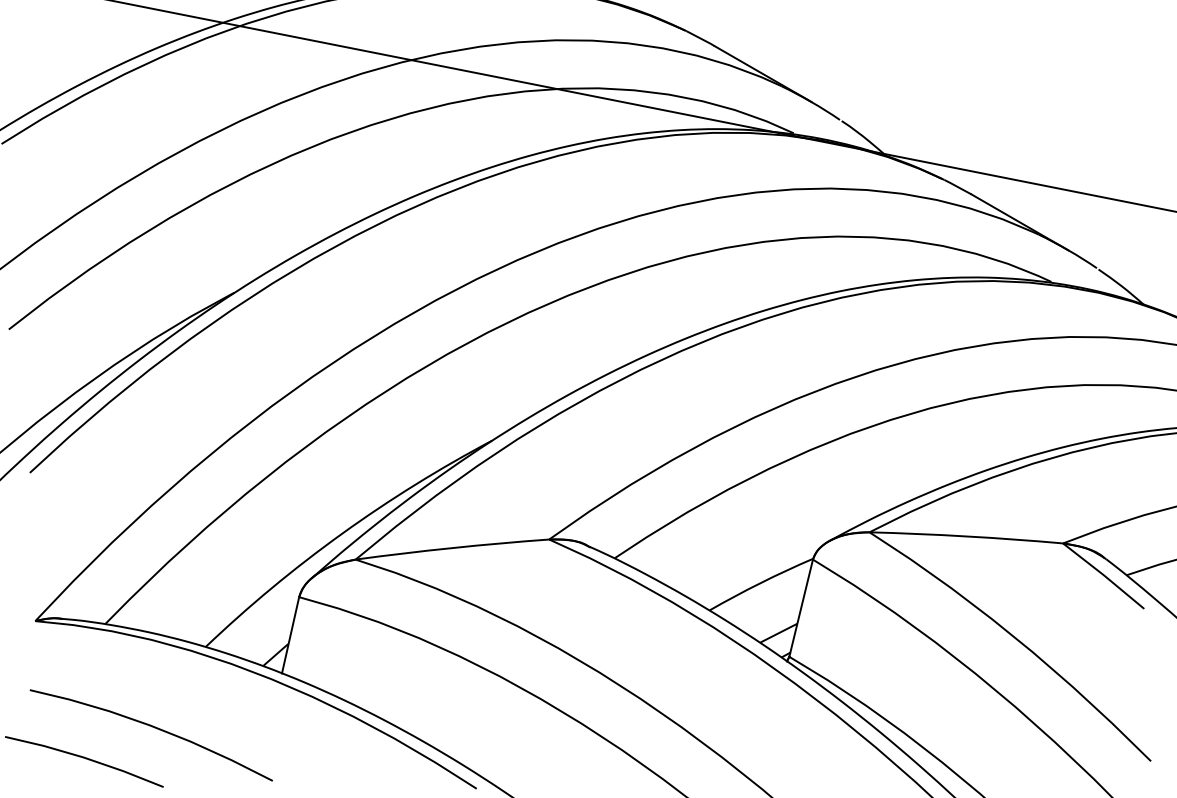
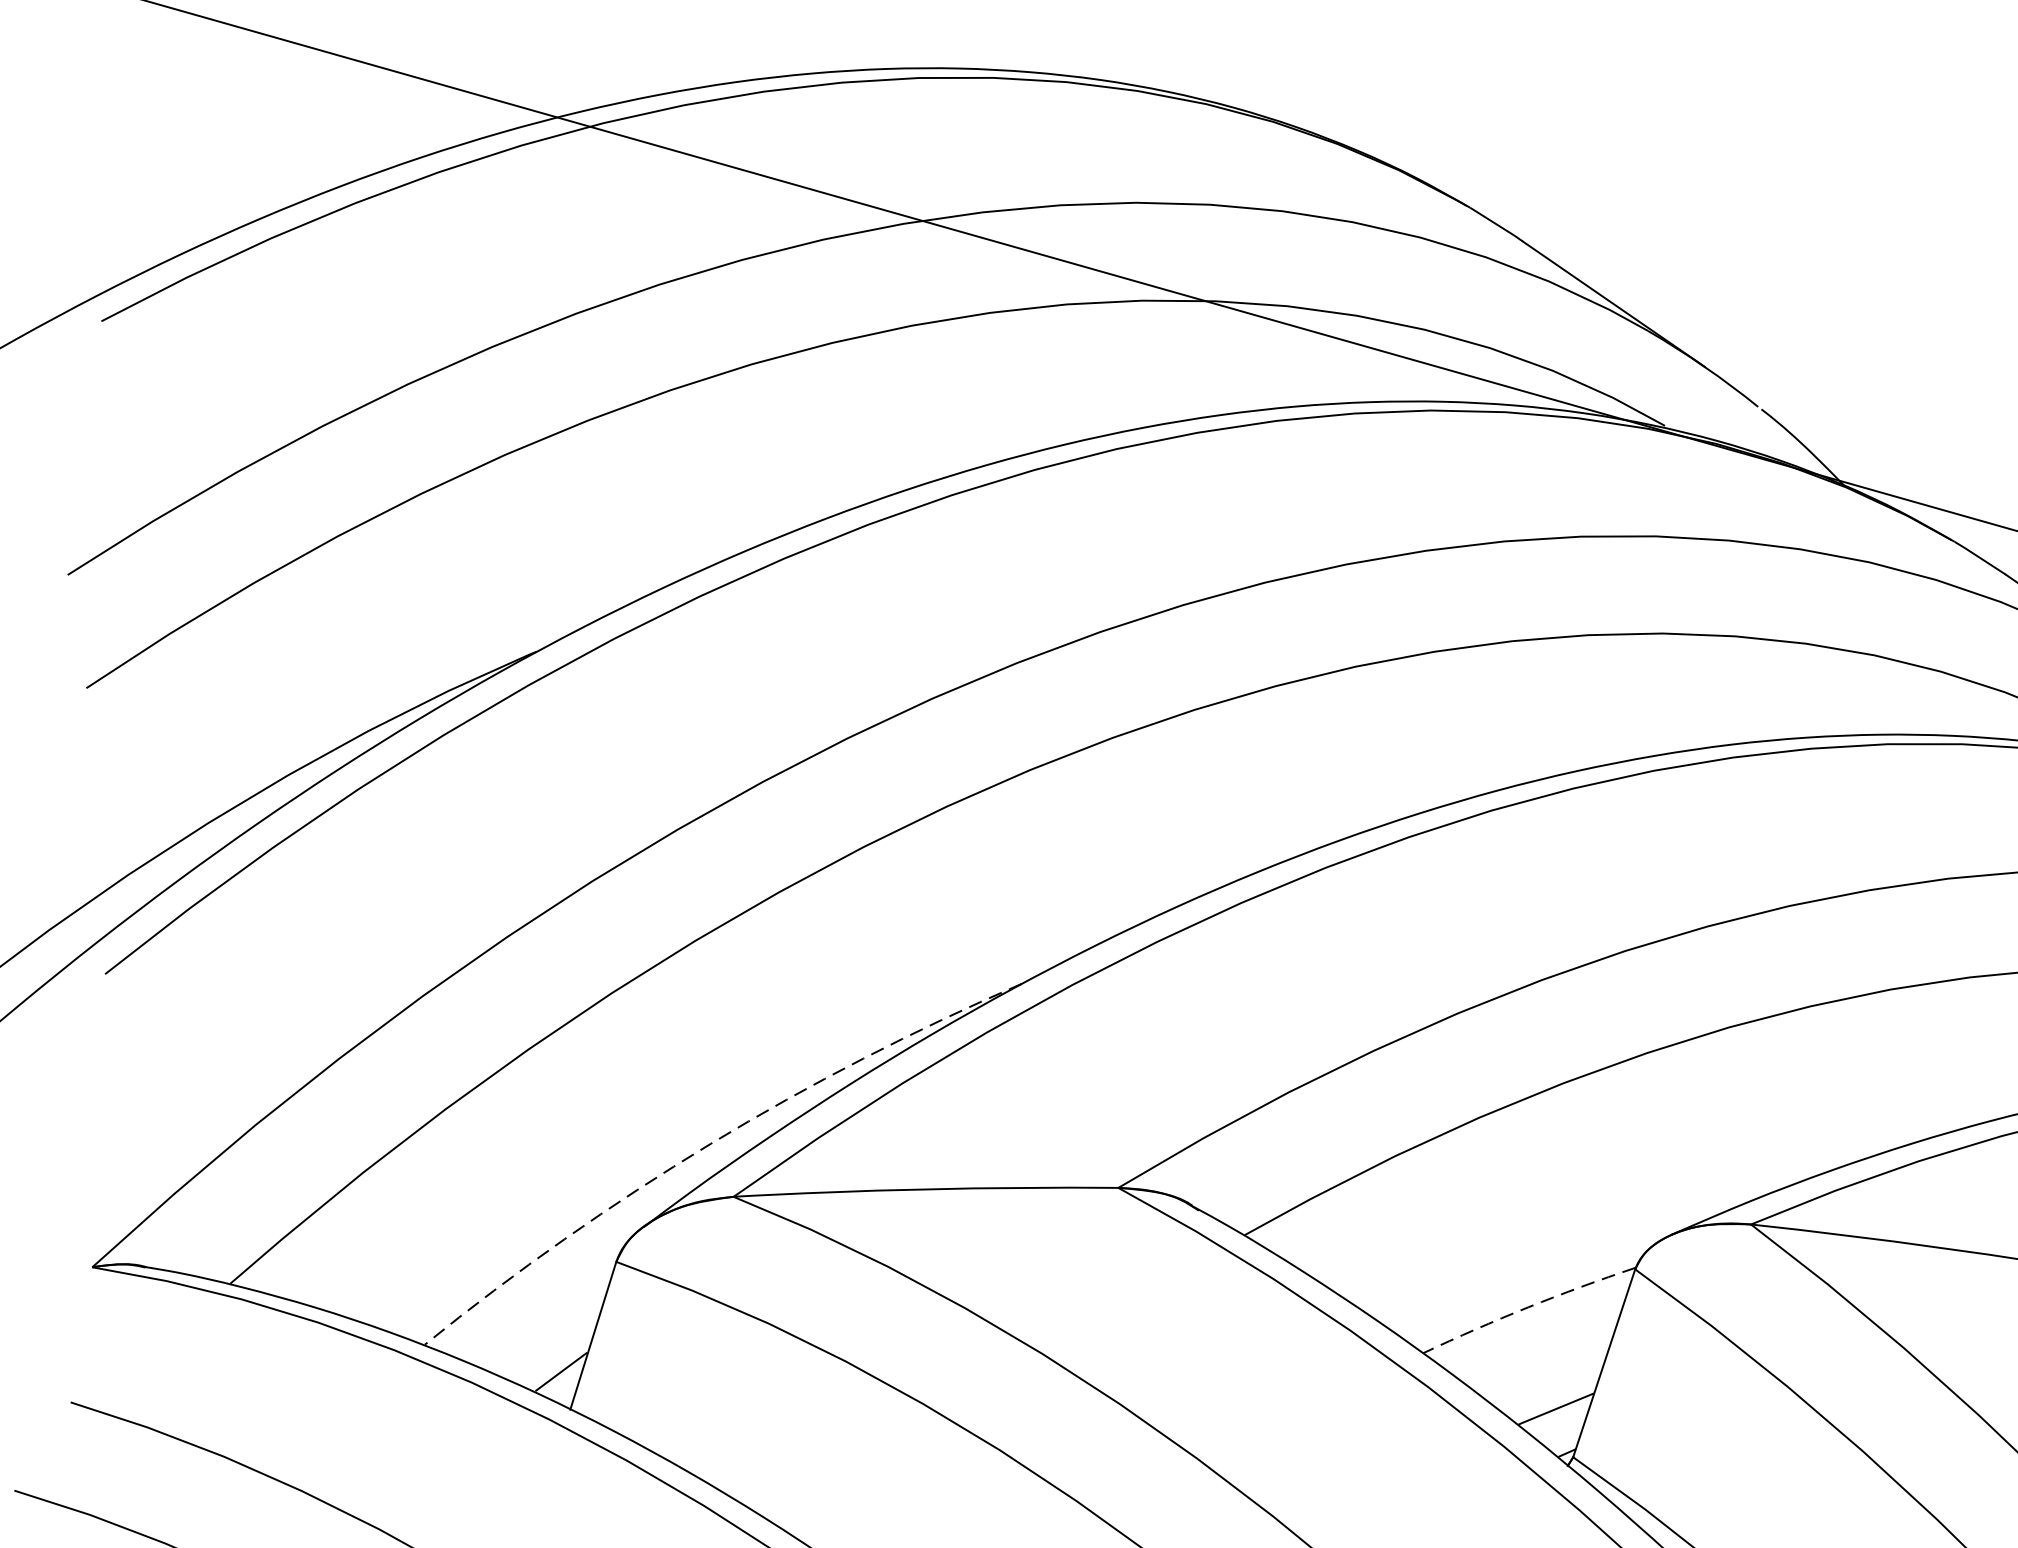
arc: (342, 533) -> (711, 1143), solid -> dashed
arc: (760, 583) -> (1527, 1308), solid -> dashed

